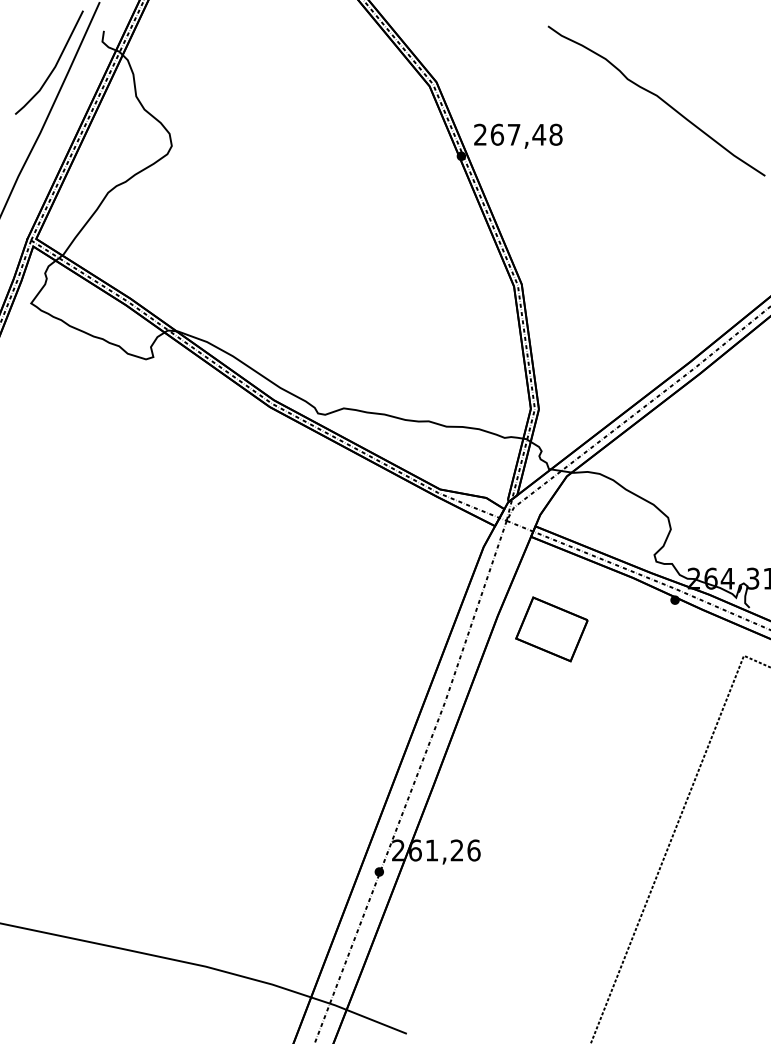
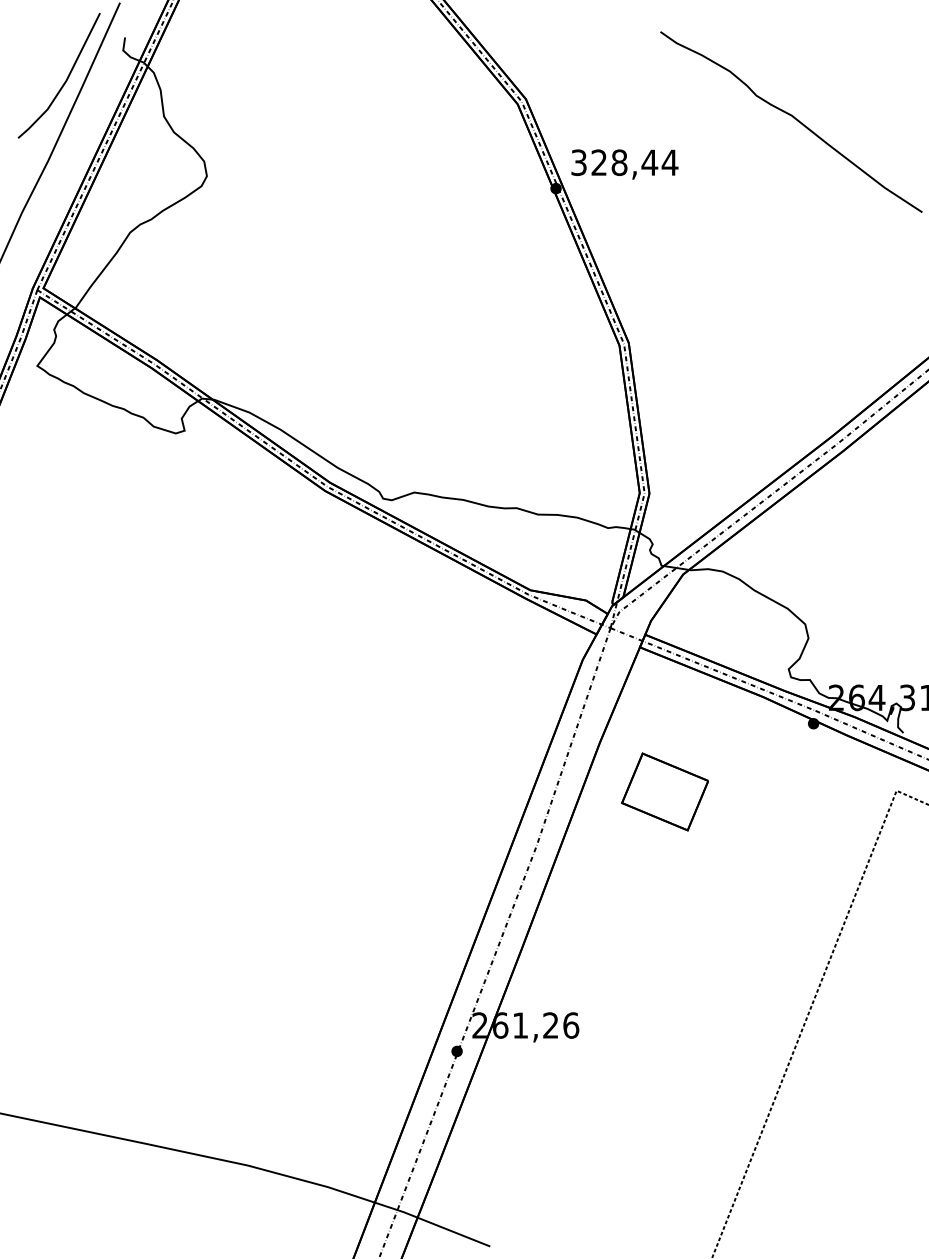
text: (518, 134) -> (624, 162), 267,48 -> 328,44
part: (552, 629) -> (665, 791), moved

